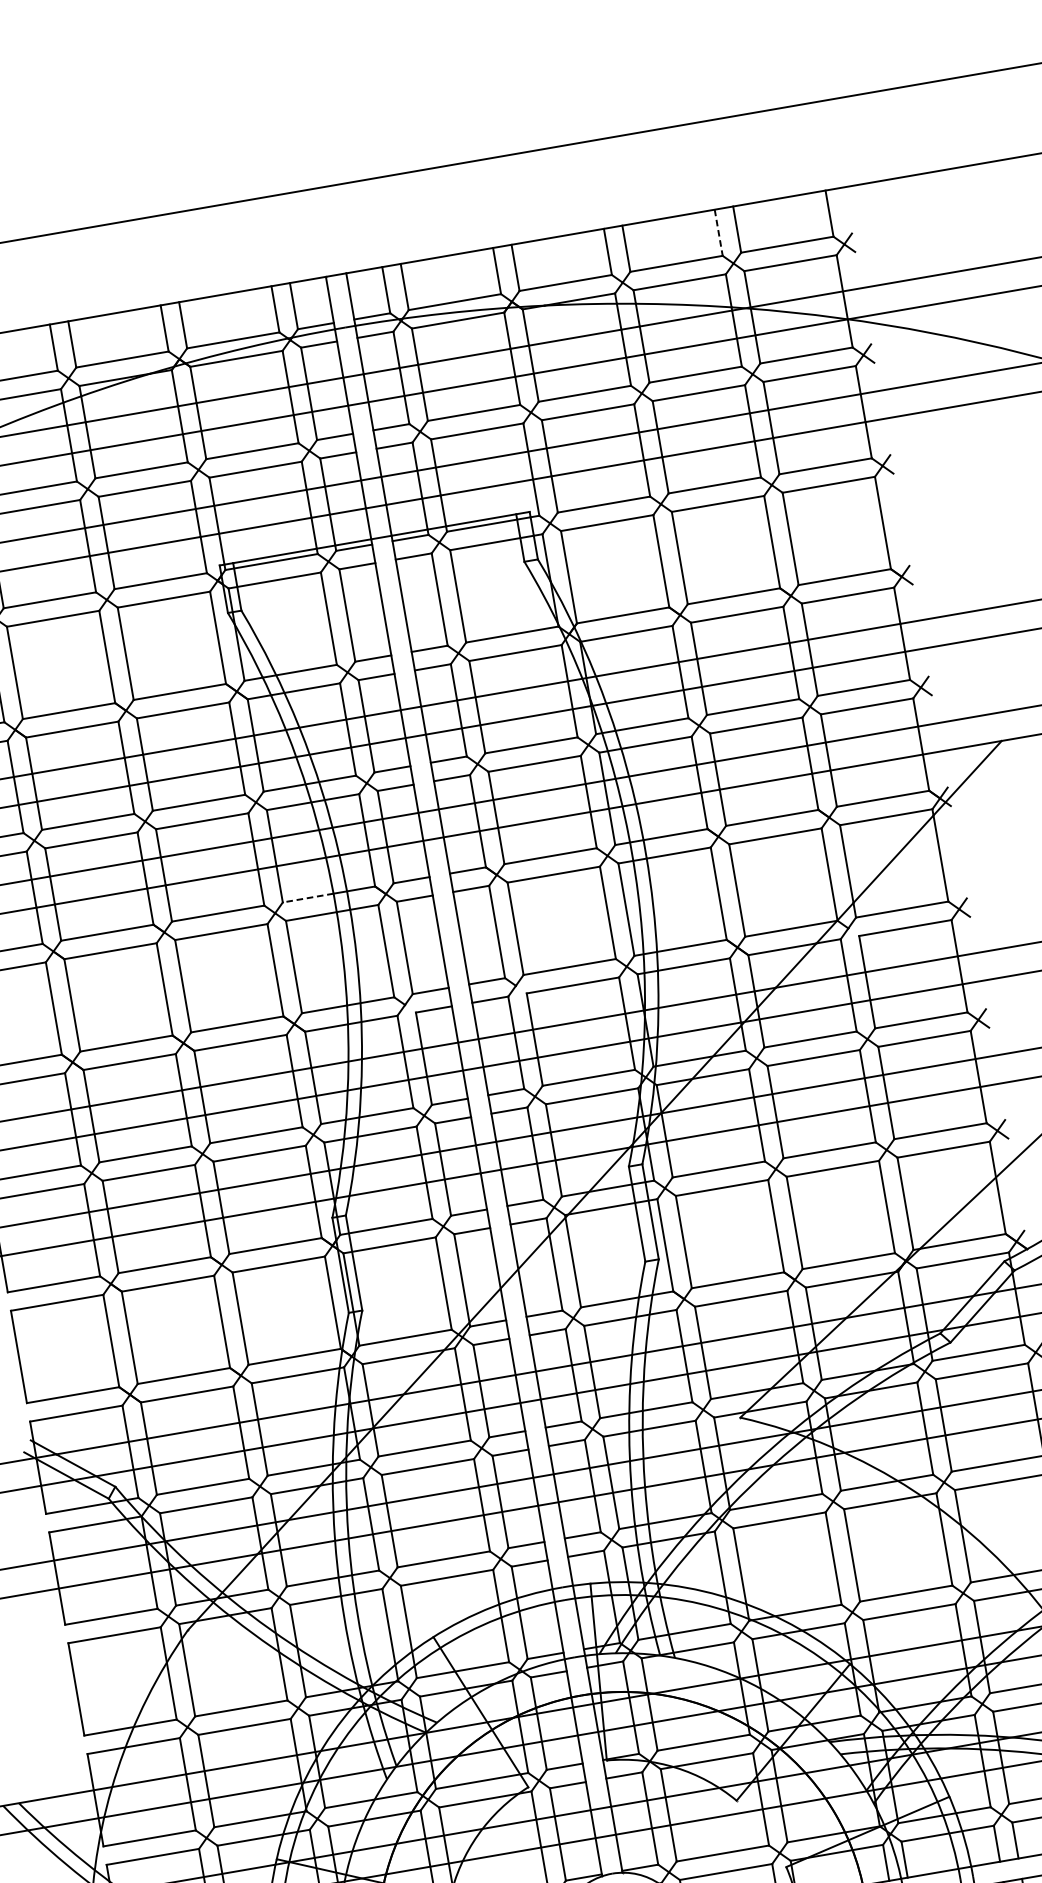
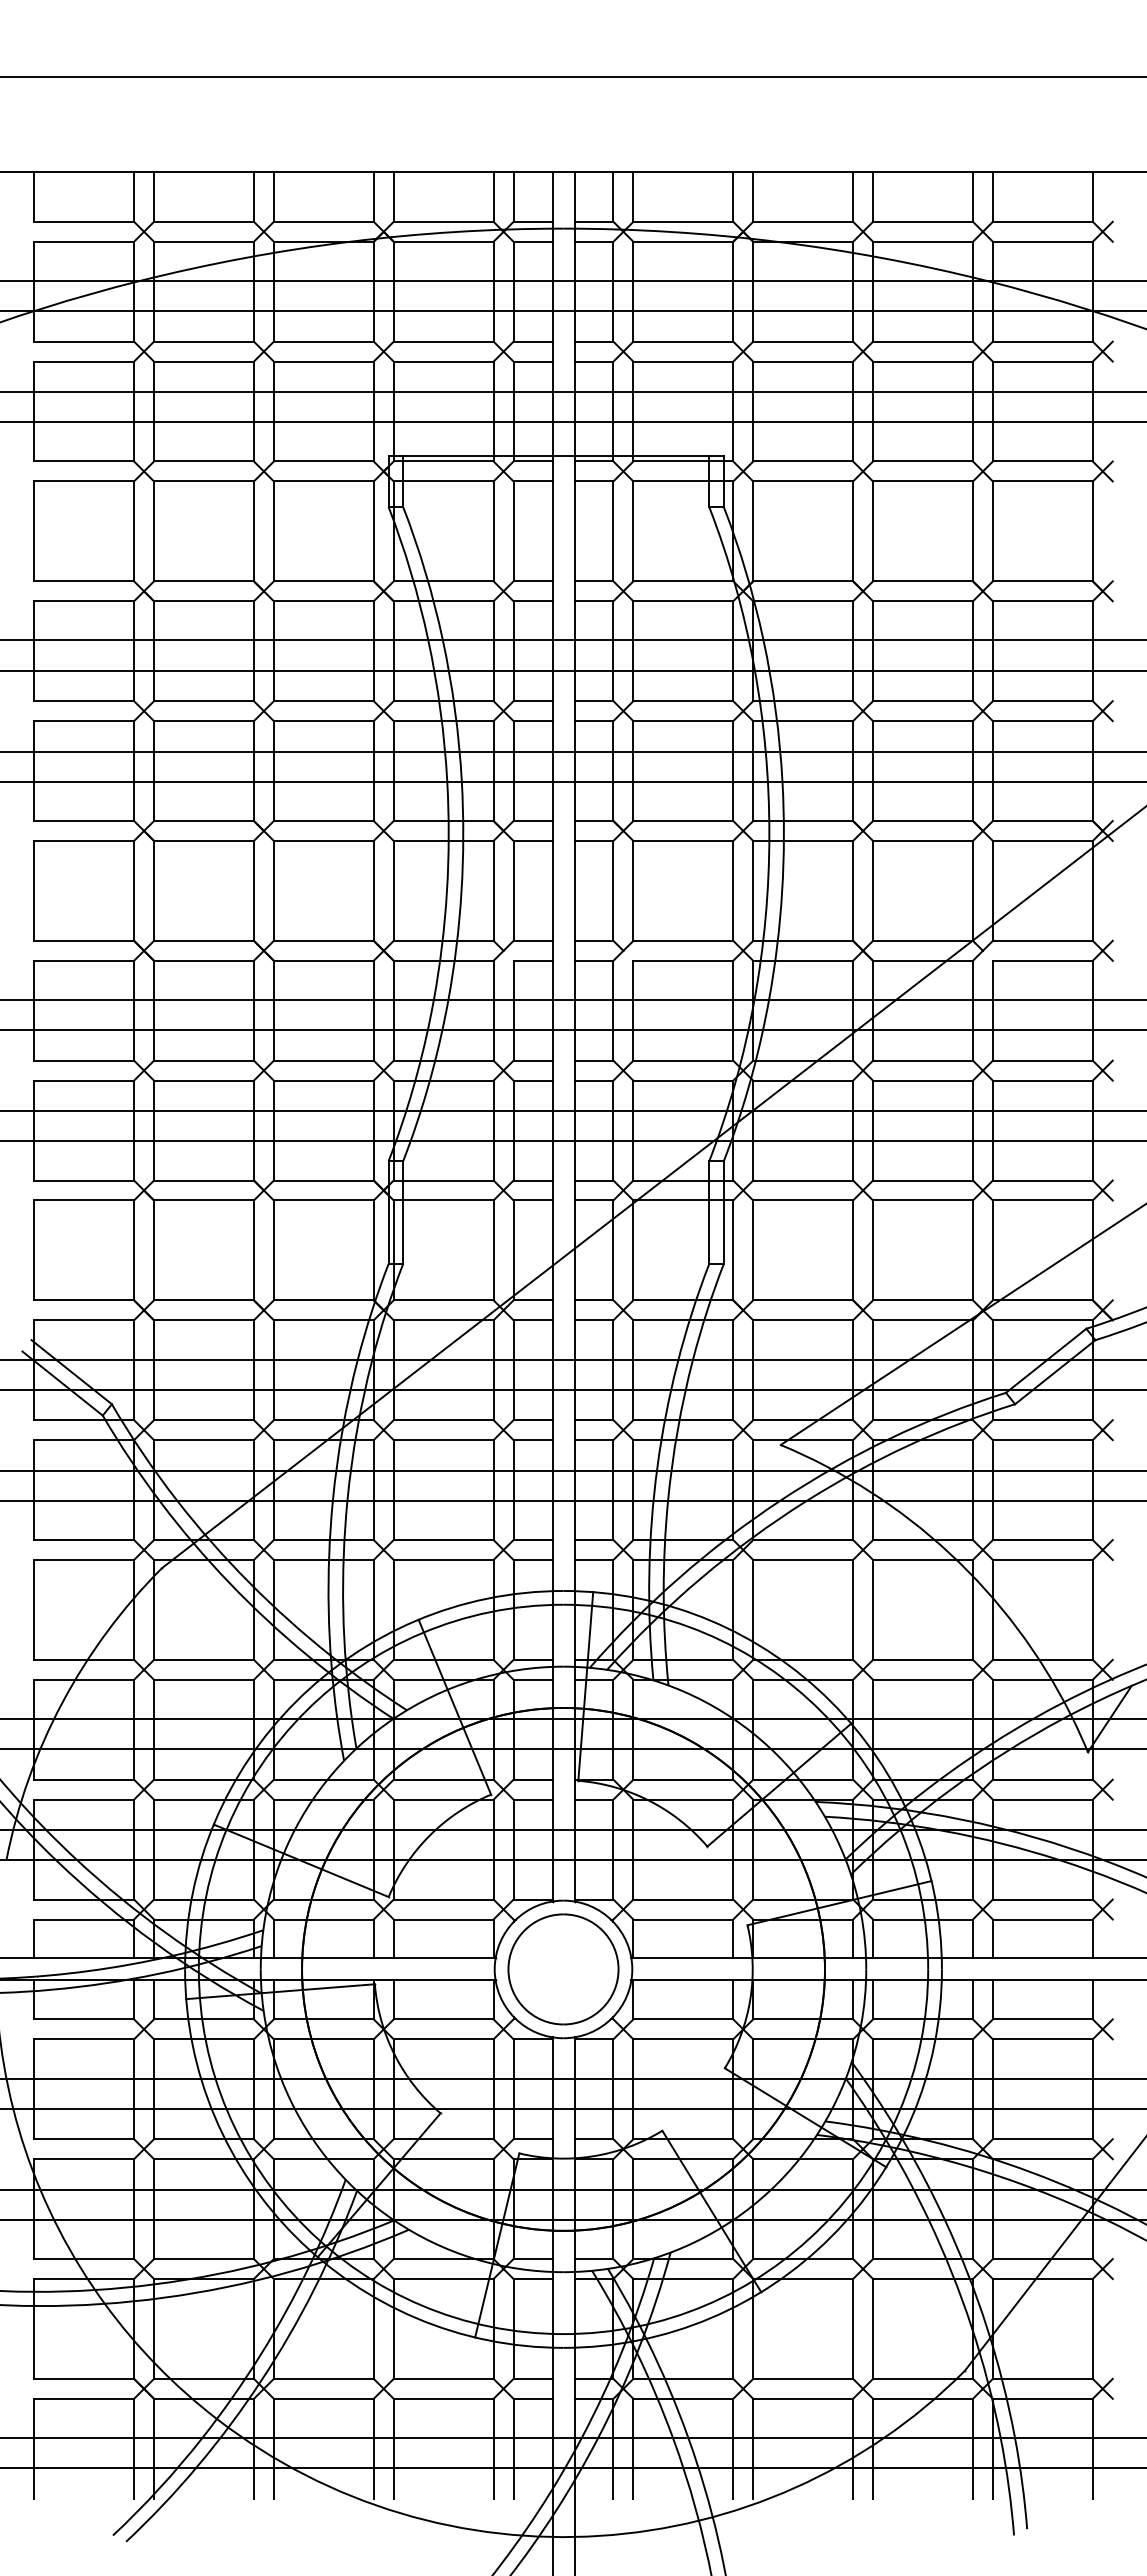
line: (718, 232) -> (972, 196), dashed -> solid
line: (307, 898) -> (420, 821), dashed -> solid

